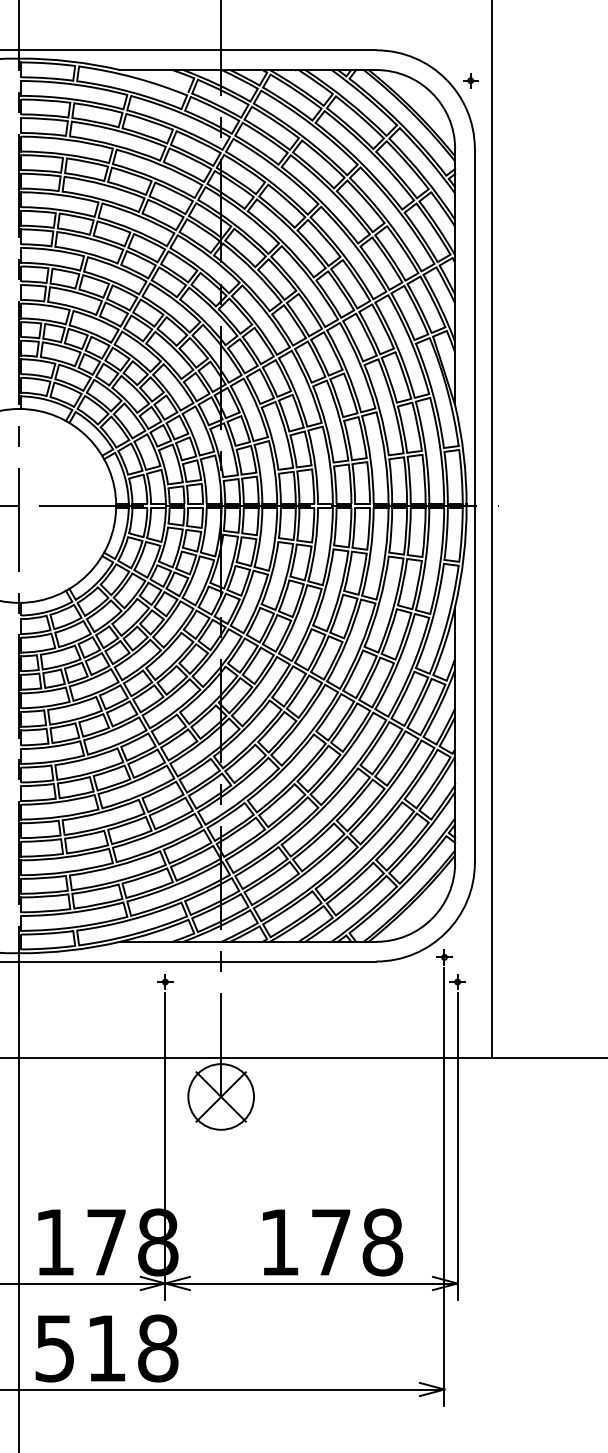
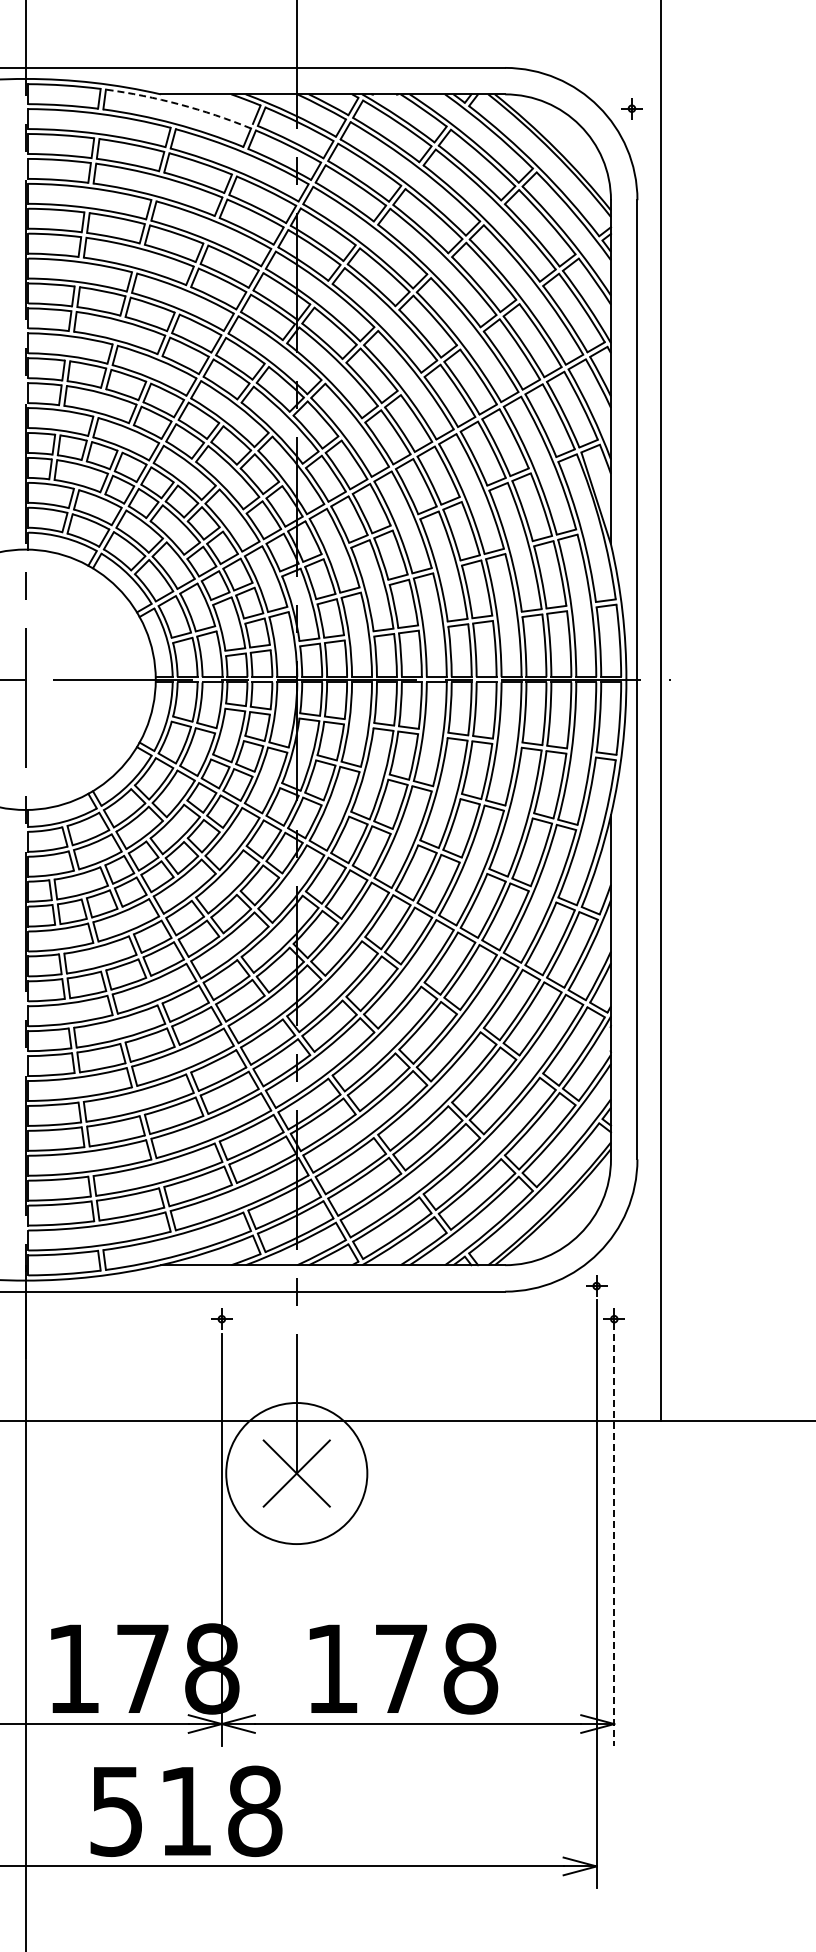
arc: (133, 77) -> (179, 104), solid -> dashed
circle: (220, 1096) -> (296, 1473), size x1.6
line: (457, 1146) -> (614, 1540), solid -> dashed
text: (332, 1242) -> (403, 1668), moved
text: (107, 1347) -> (186, 1810), moved

